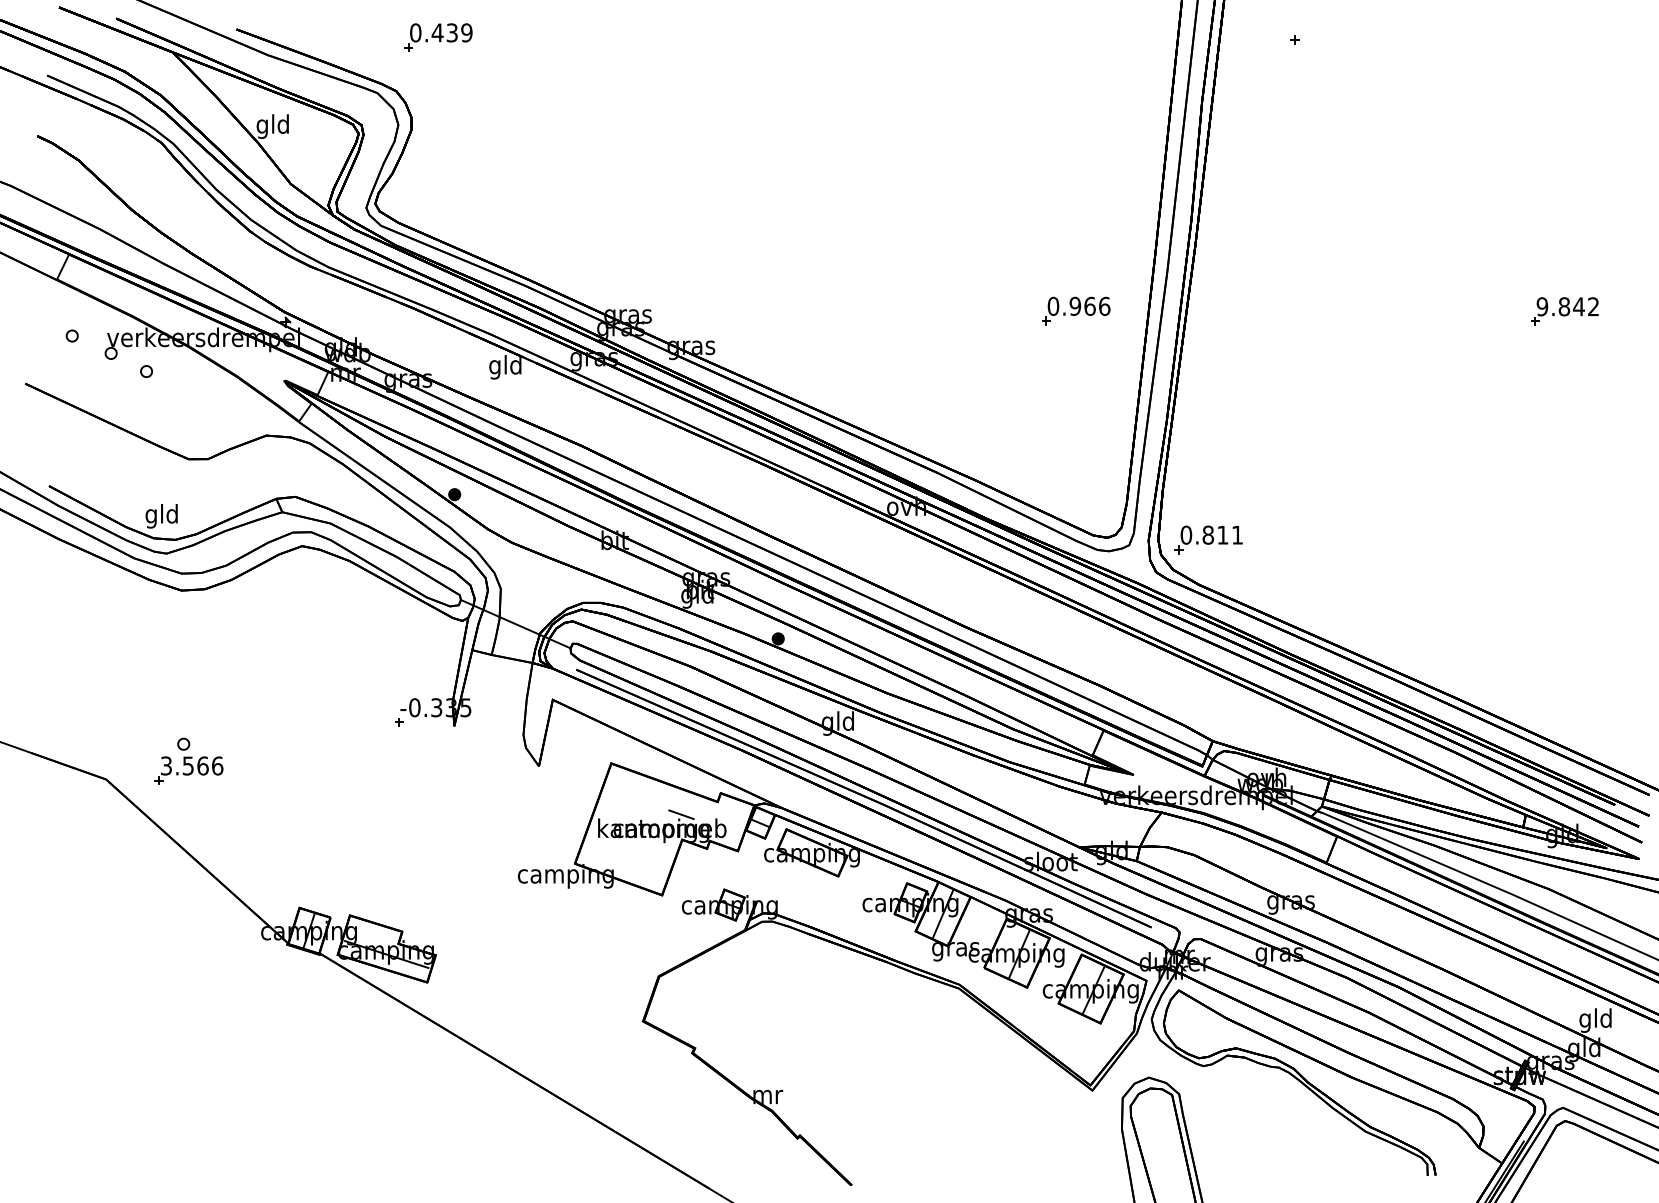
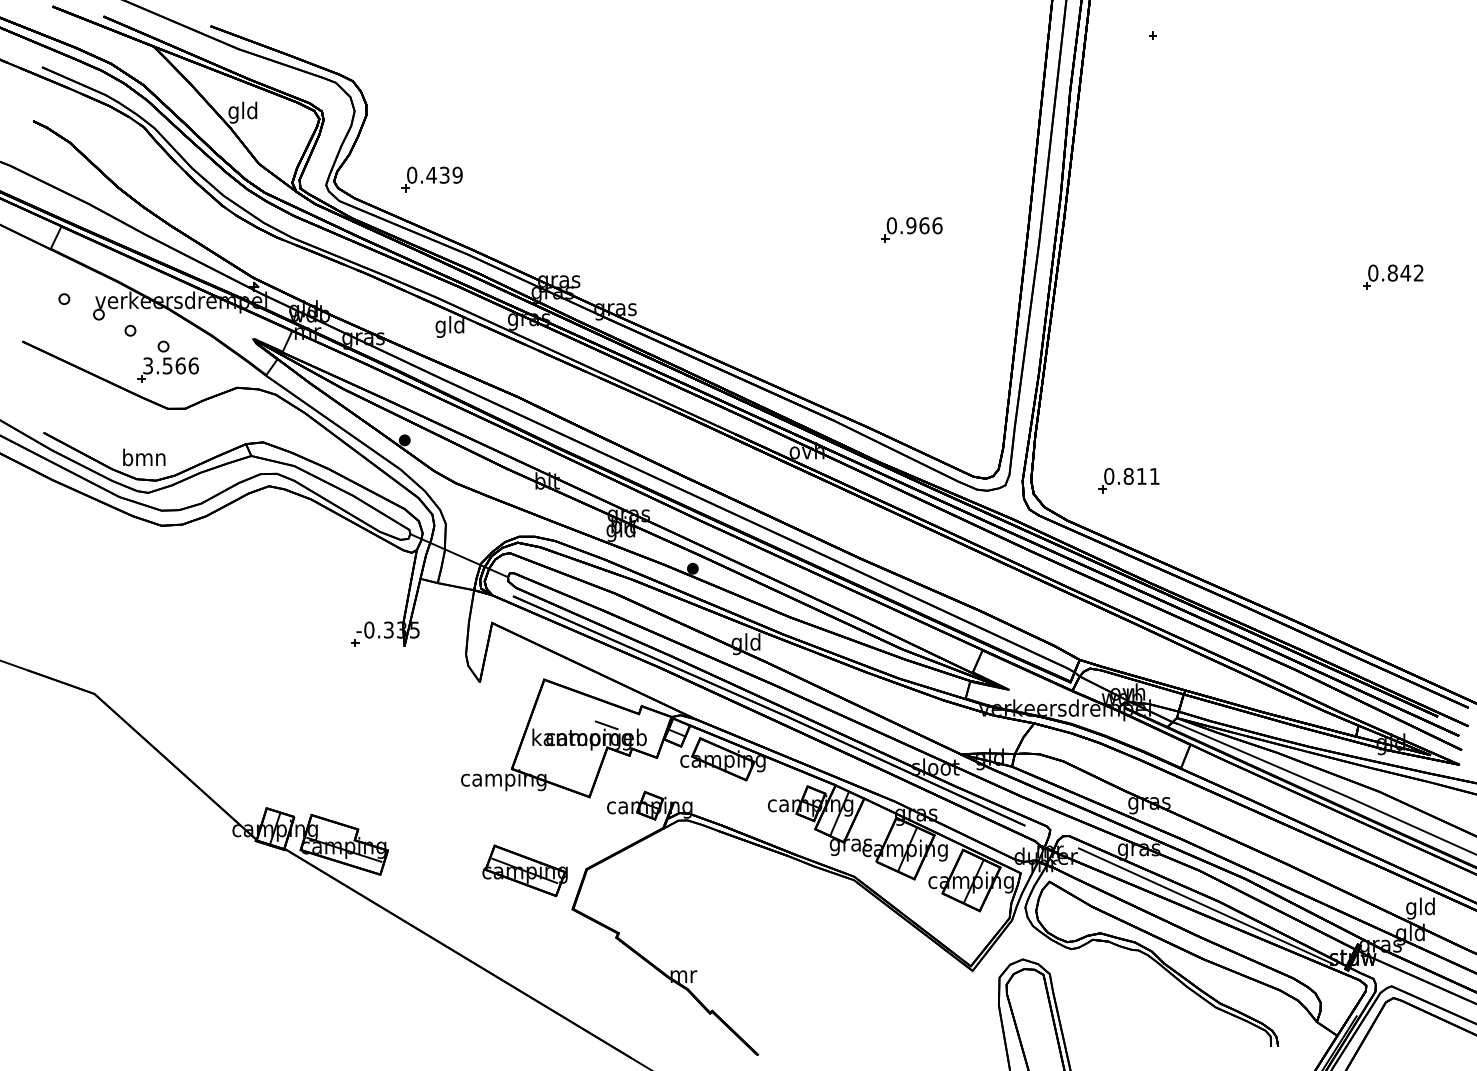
part: (437, 37) -> (431, 179), moved
text: (1542, 306) -> (1373, 272), 9.842 -> 0.842
part: (1075, 310) -> (911, 229), moved
text: (162, 516) -> (144, 459), gld -> bmn
part: (1208, 539) -> (1128, 480), moved
part: (188, 760) -> (167, 361), moved
part: (589, 977) -> (524, 870), added
line: (1354, 1017) -> (1205, 905), added

